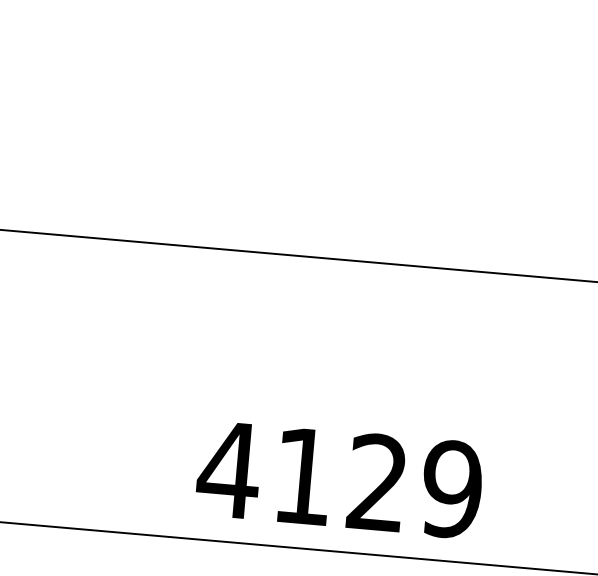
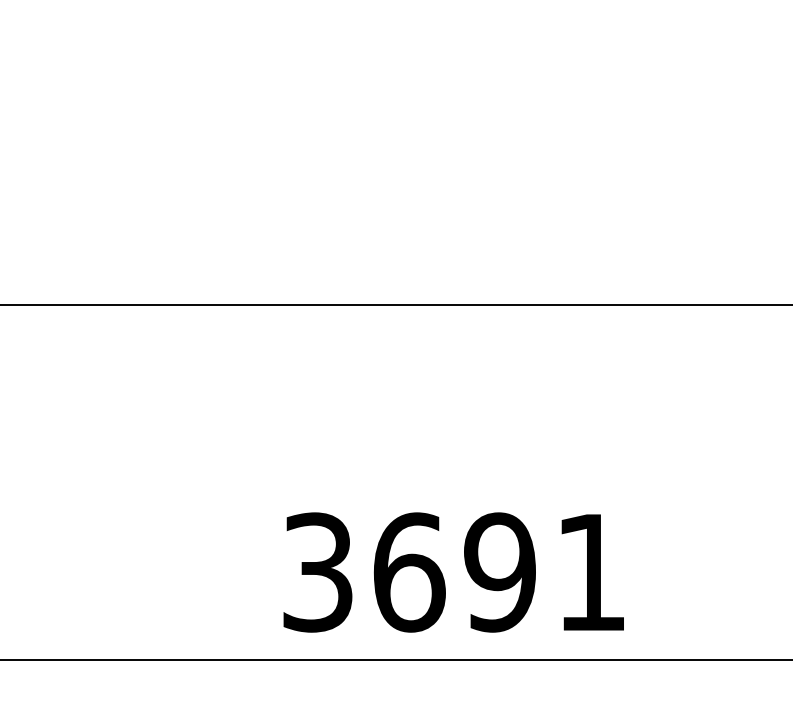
text: (339, 479) -> (453, 572), 4129 -> 3691

